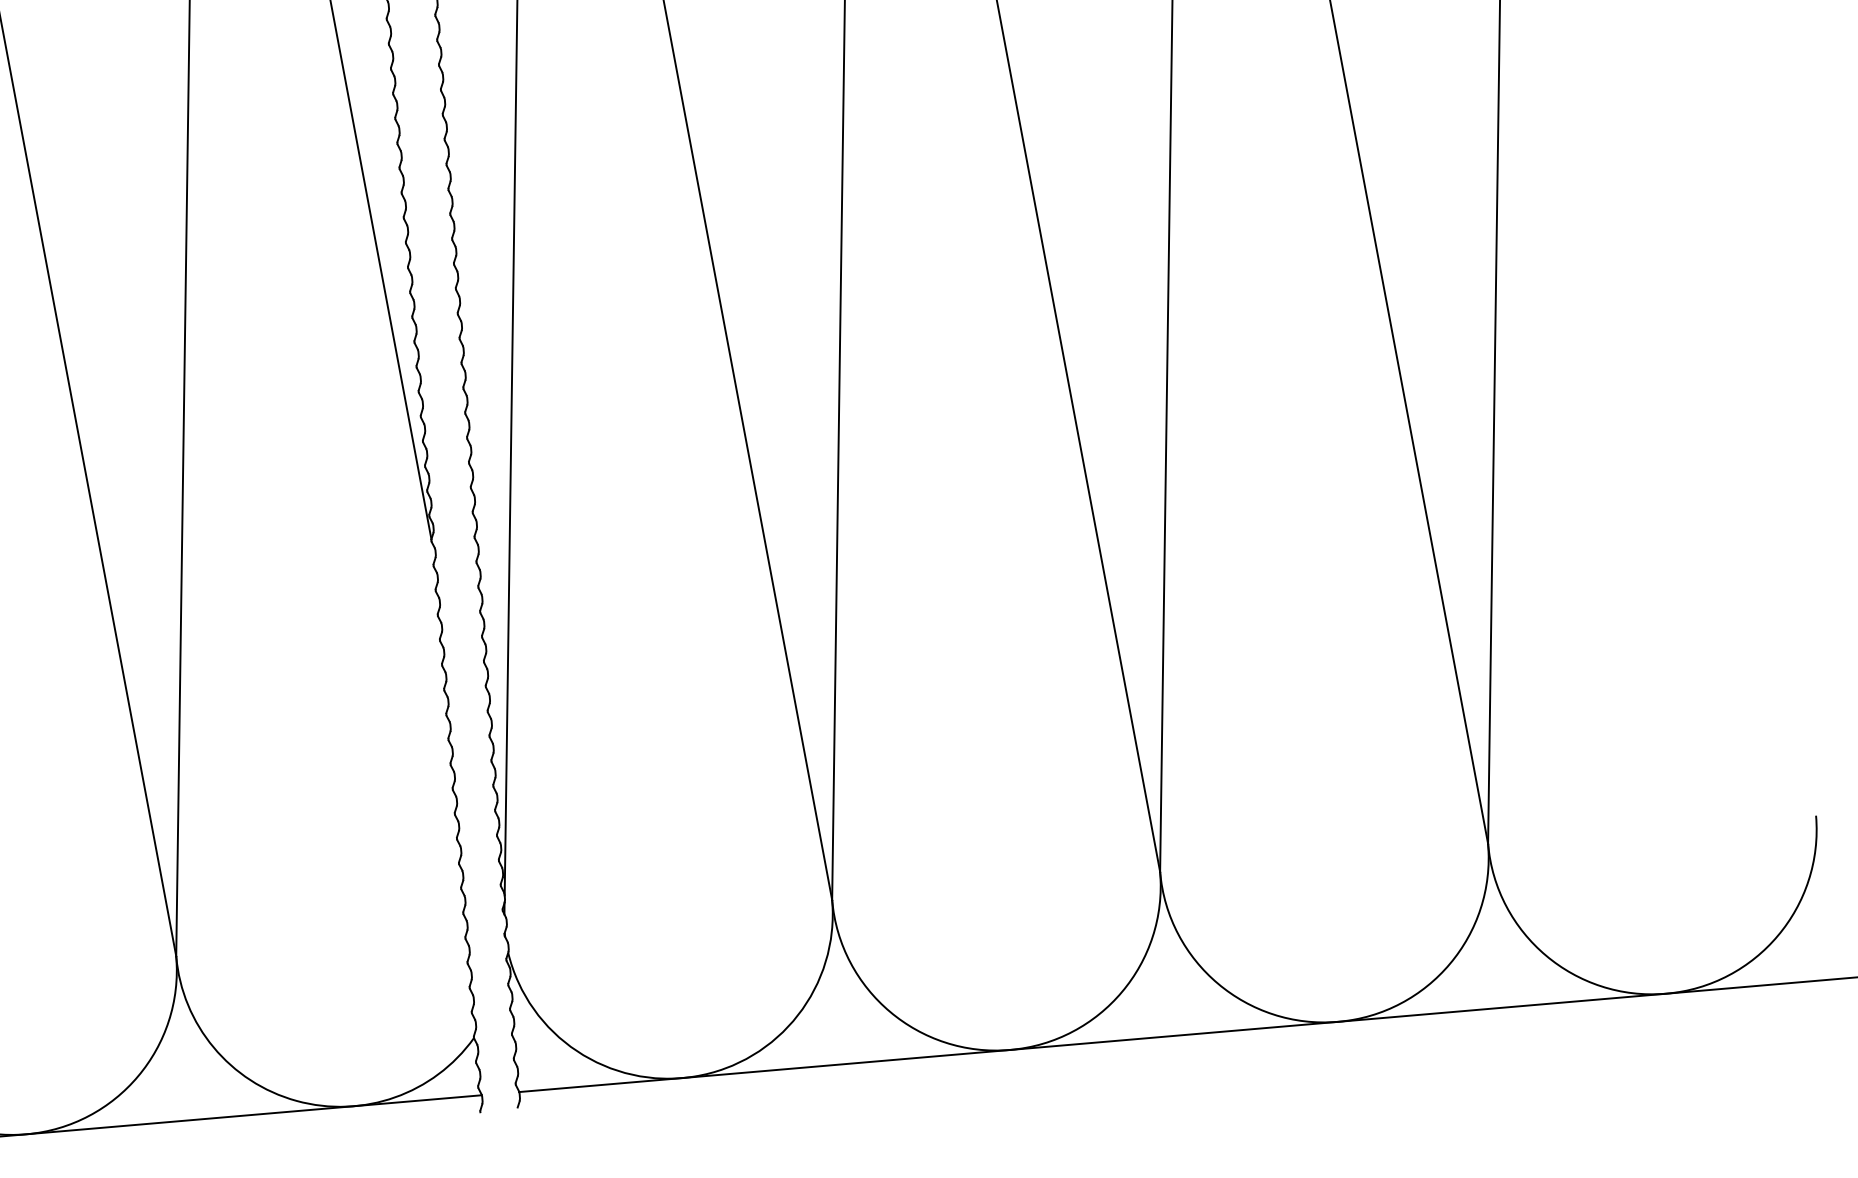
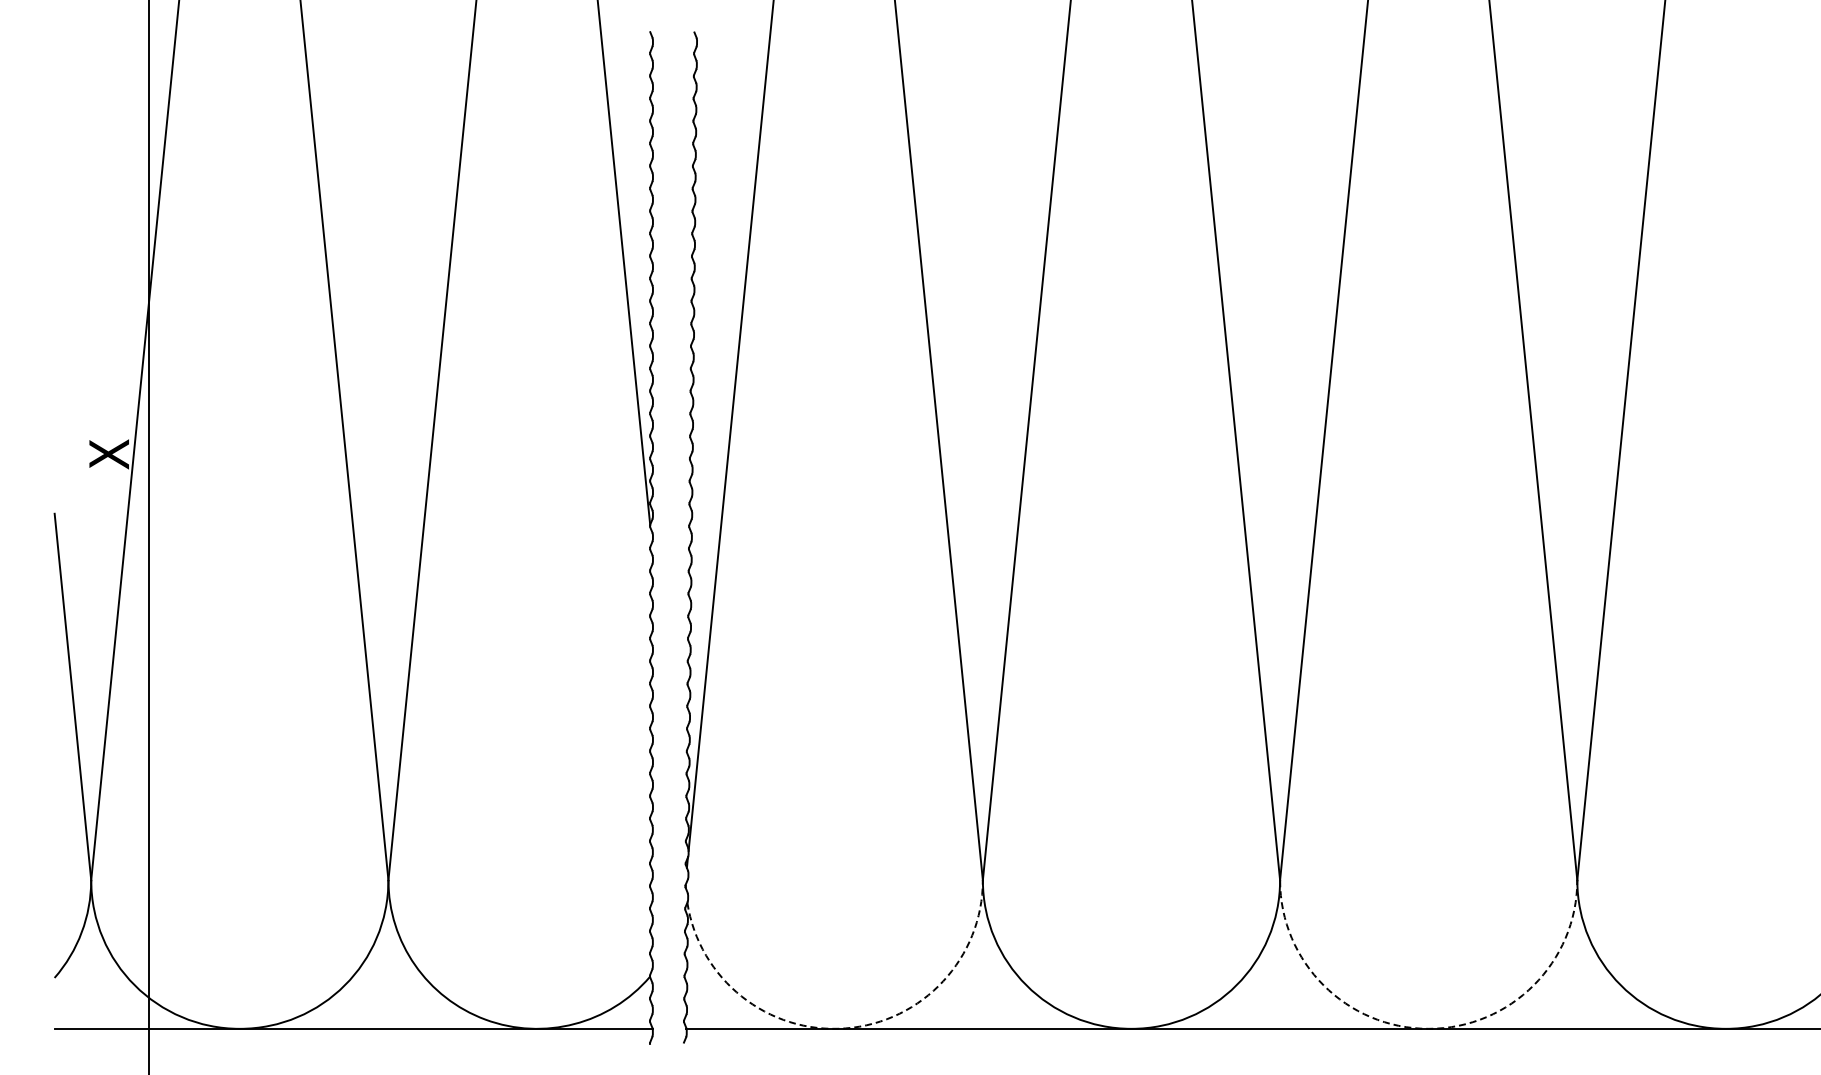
arc: (1337, 1021) -> (1428, 1028), solid -> dashed
arc: (694, 1076) -> (845, 1028), solid -> dashed

